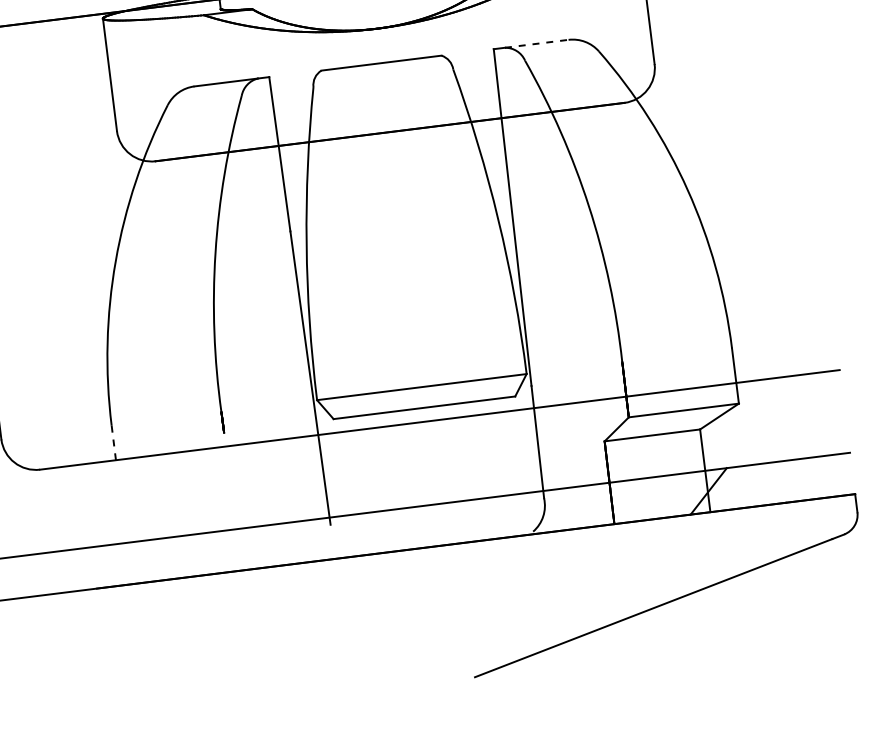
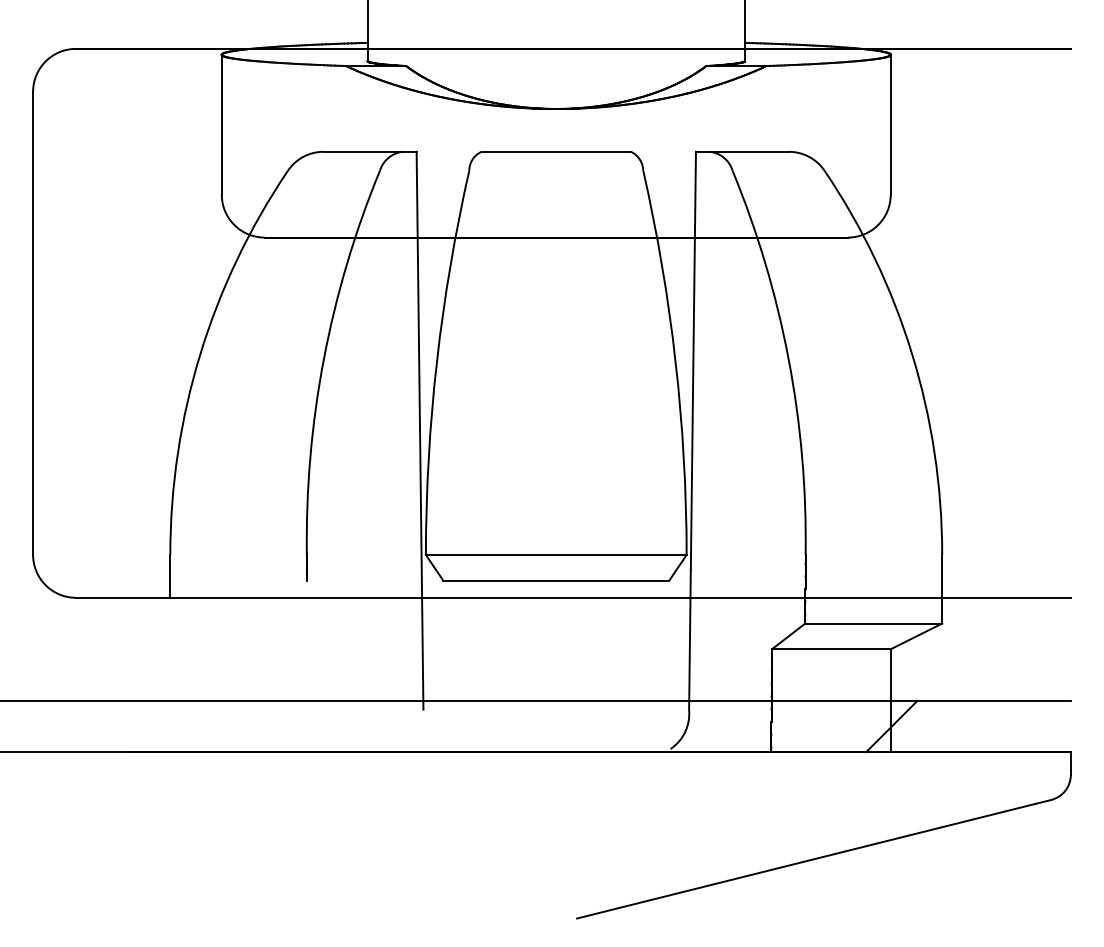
line: (536, 43) -> (749, 151), dashed -> solid
line: (113, 443) -> (170, 576), dashed -> solid

